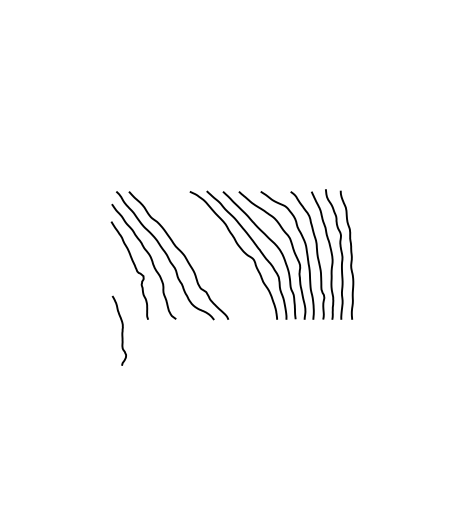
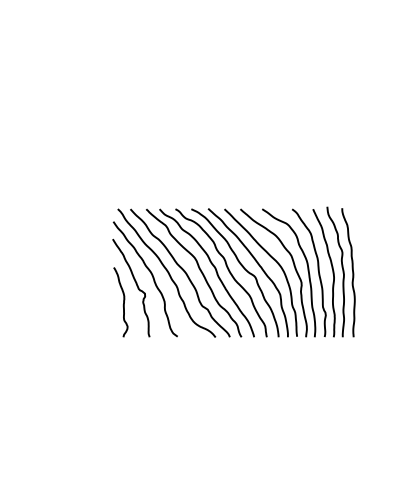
part: (205, 255) -> (206, 273), added
curve: (121, 330) -> (122, 302), moved

